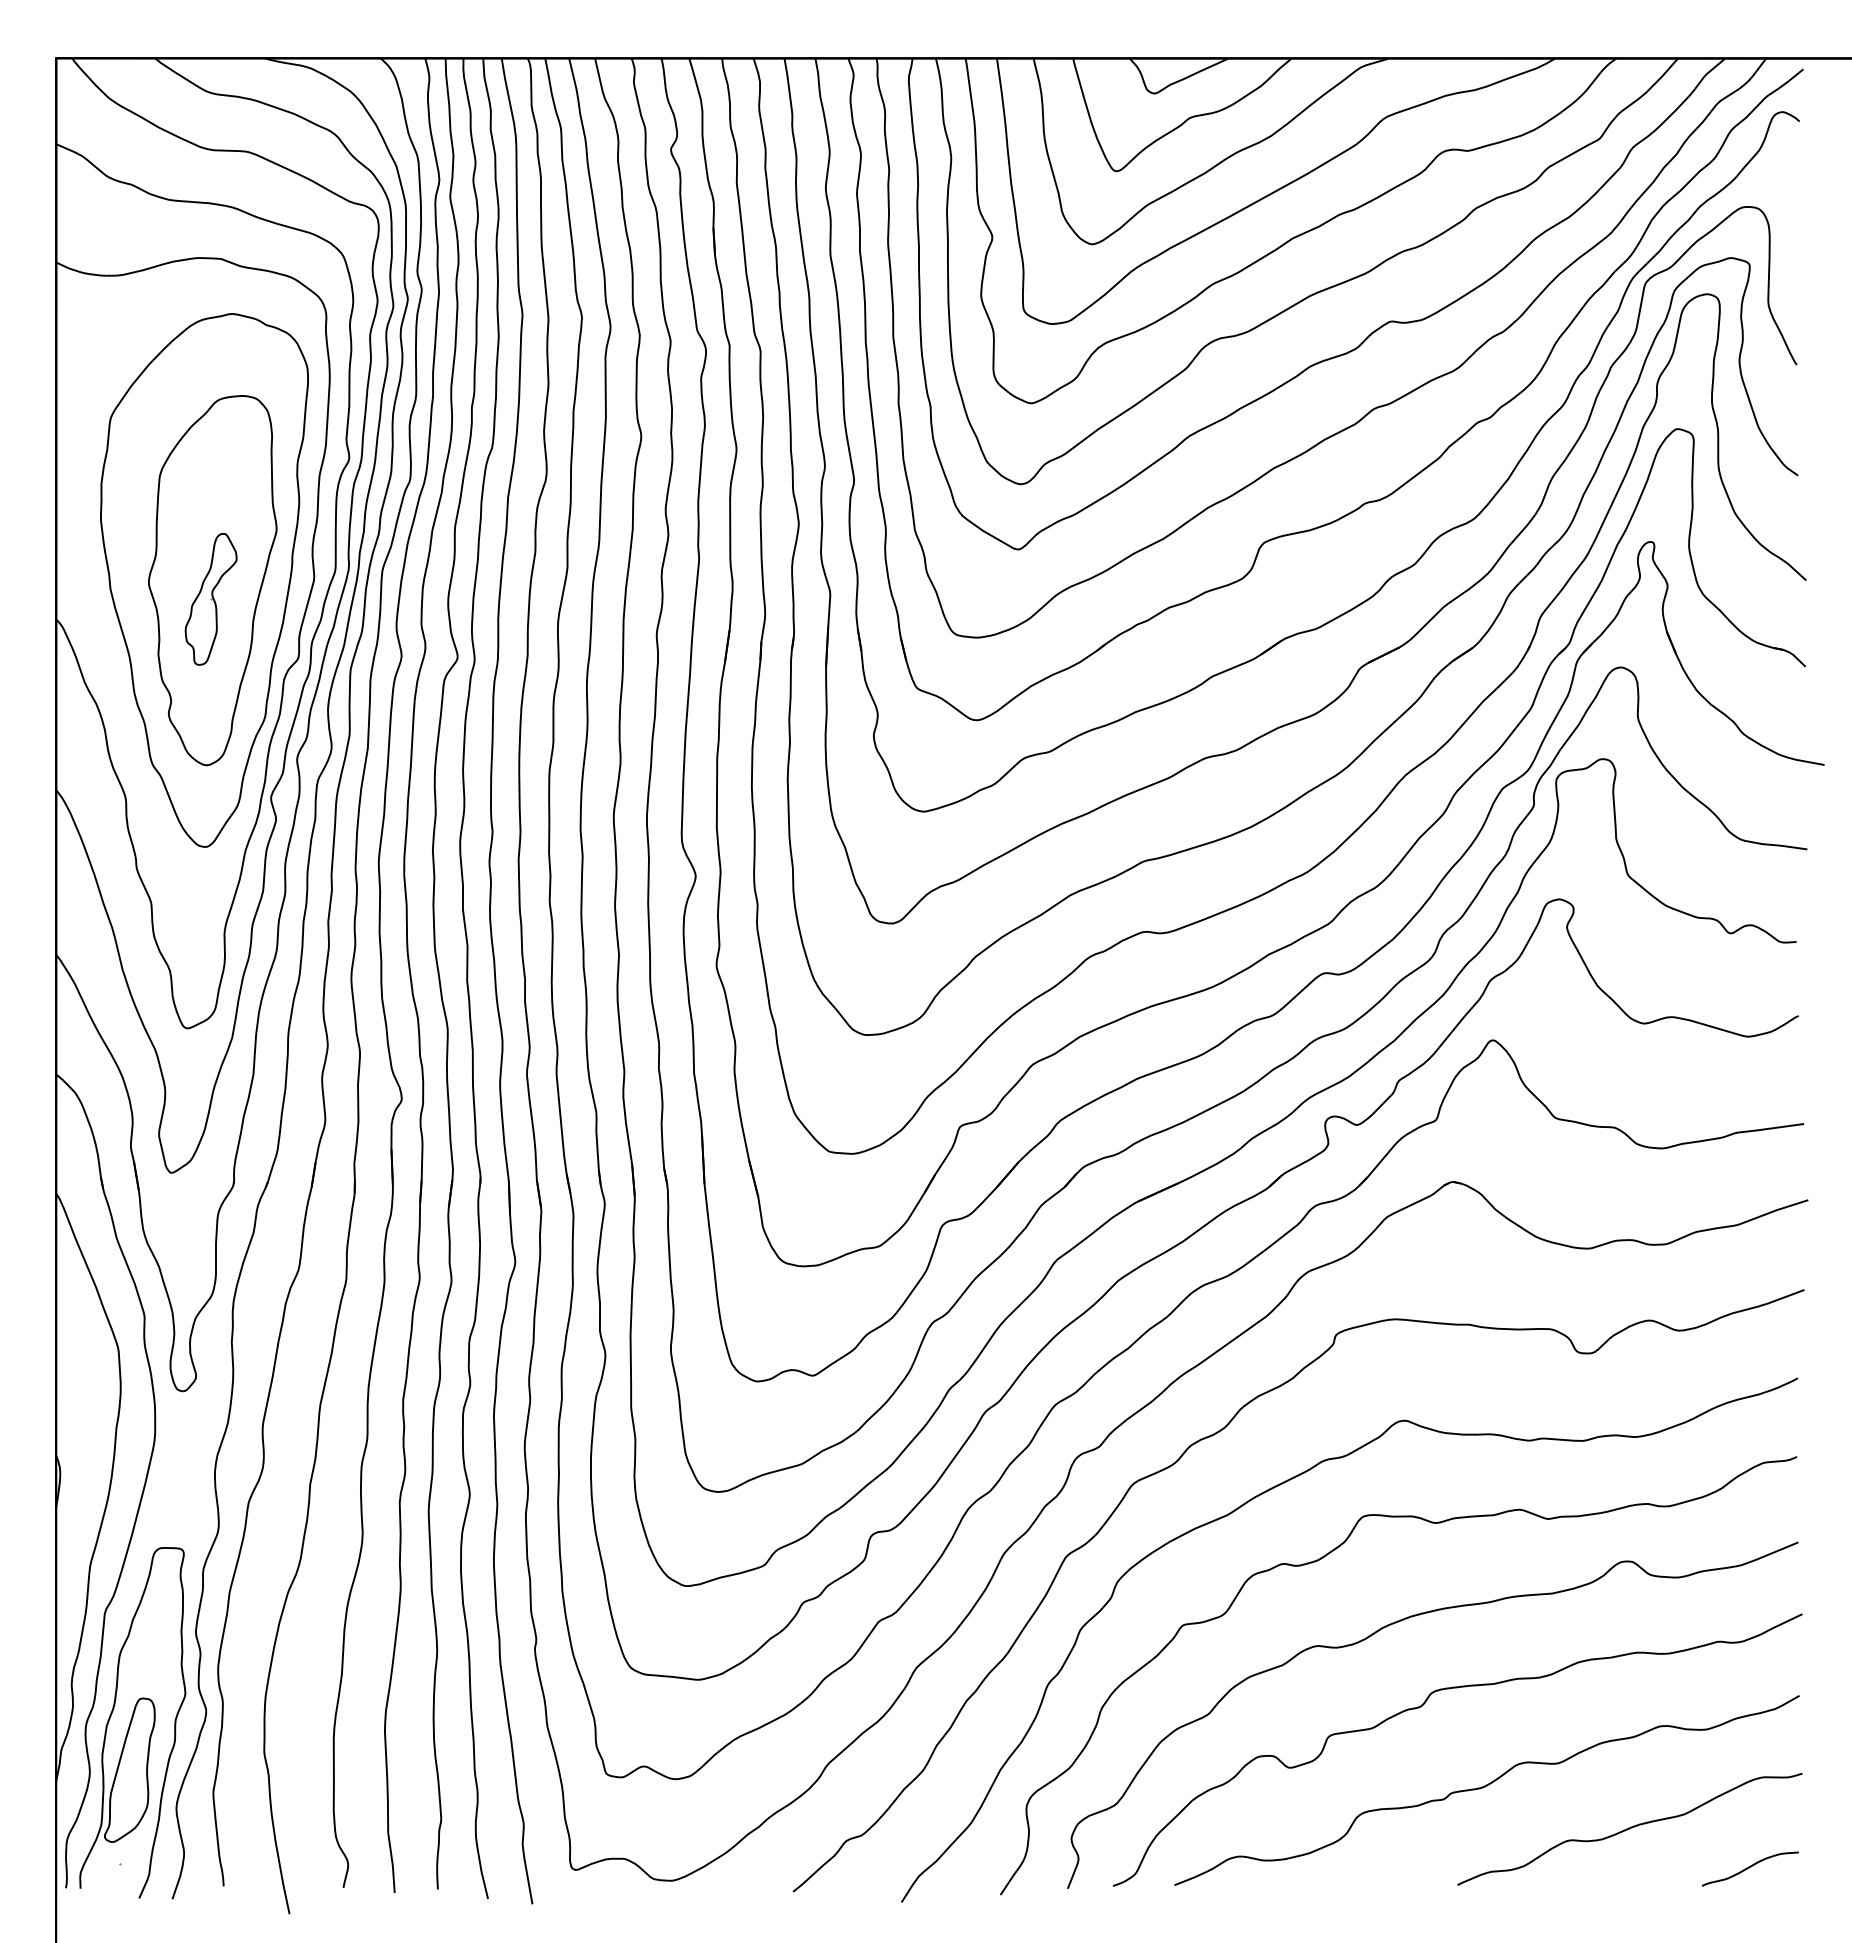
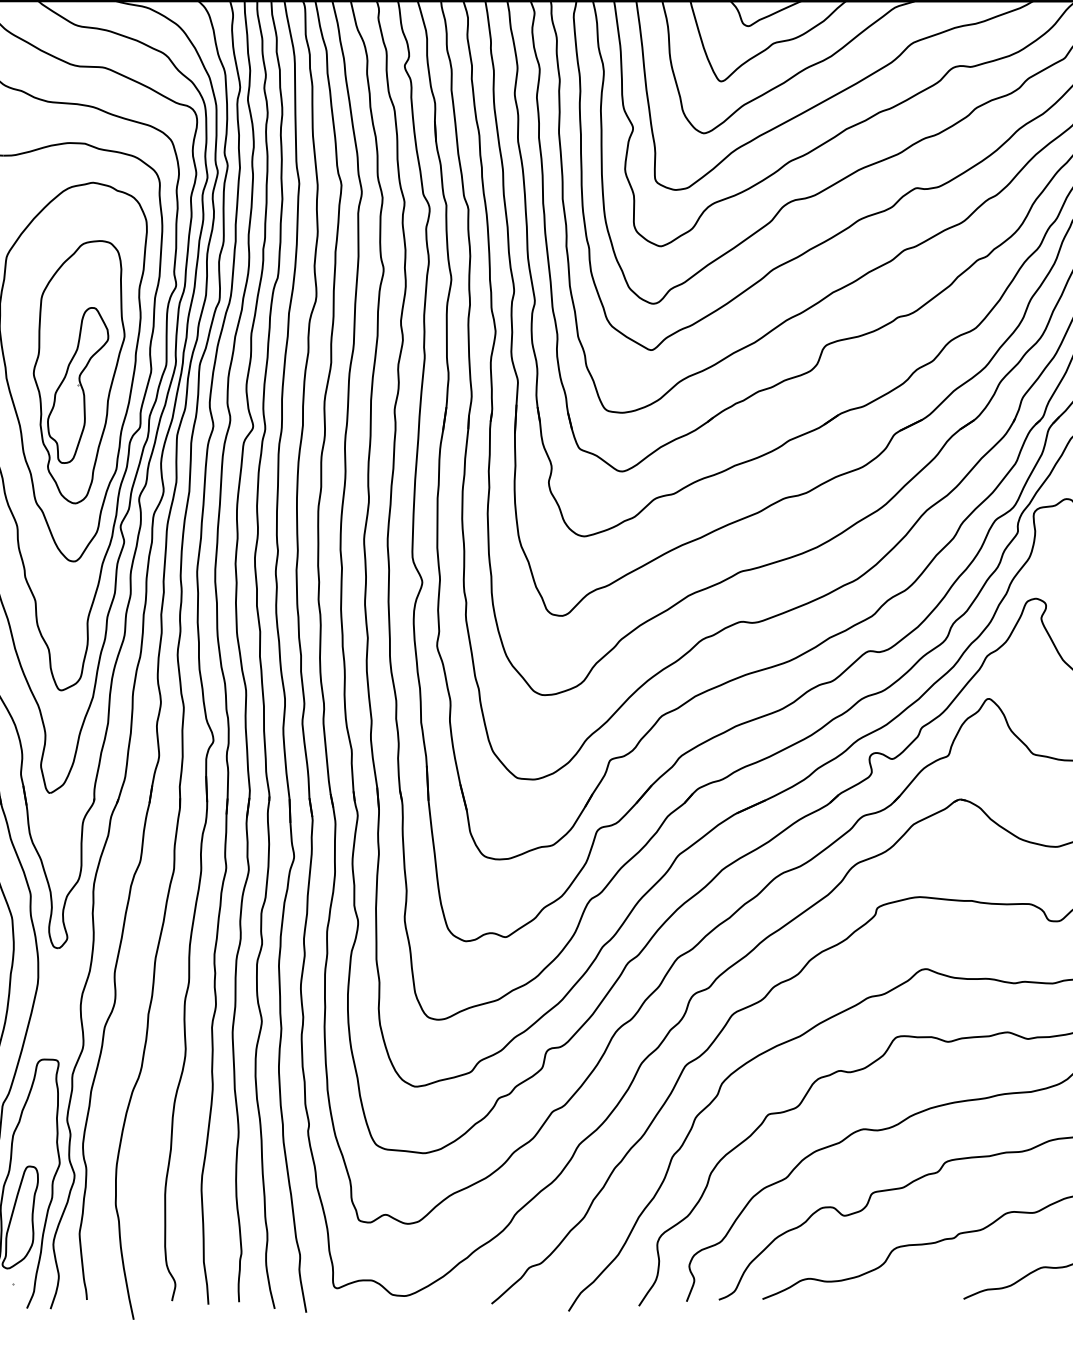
part: (210, 599) -> (77, 385), size x1.67

